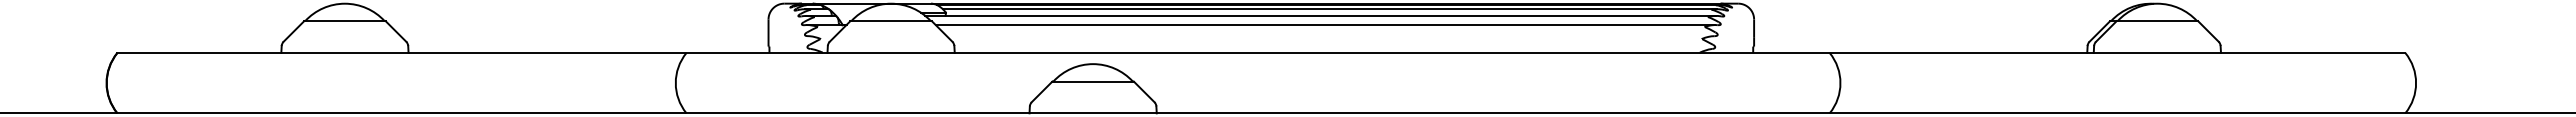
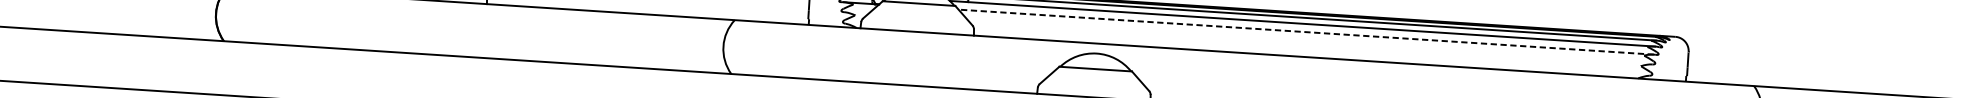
line: (1325, 25) -> (1306, 32), solid -> dashed

